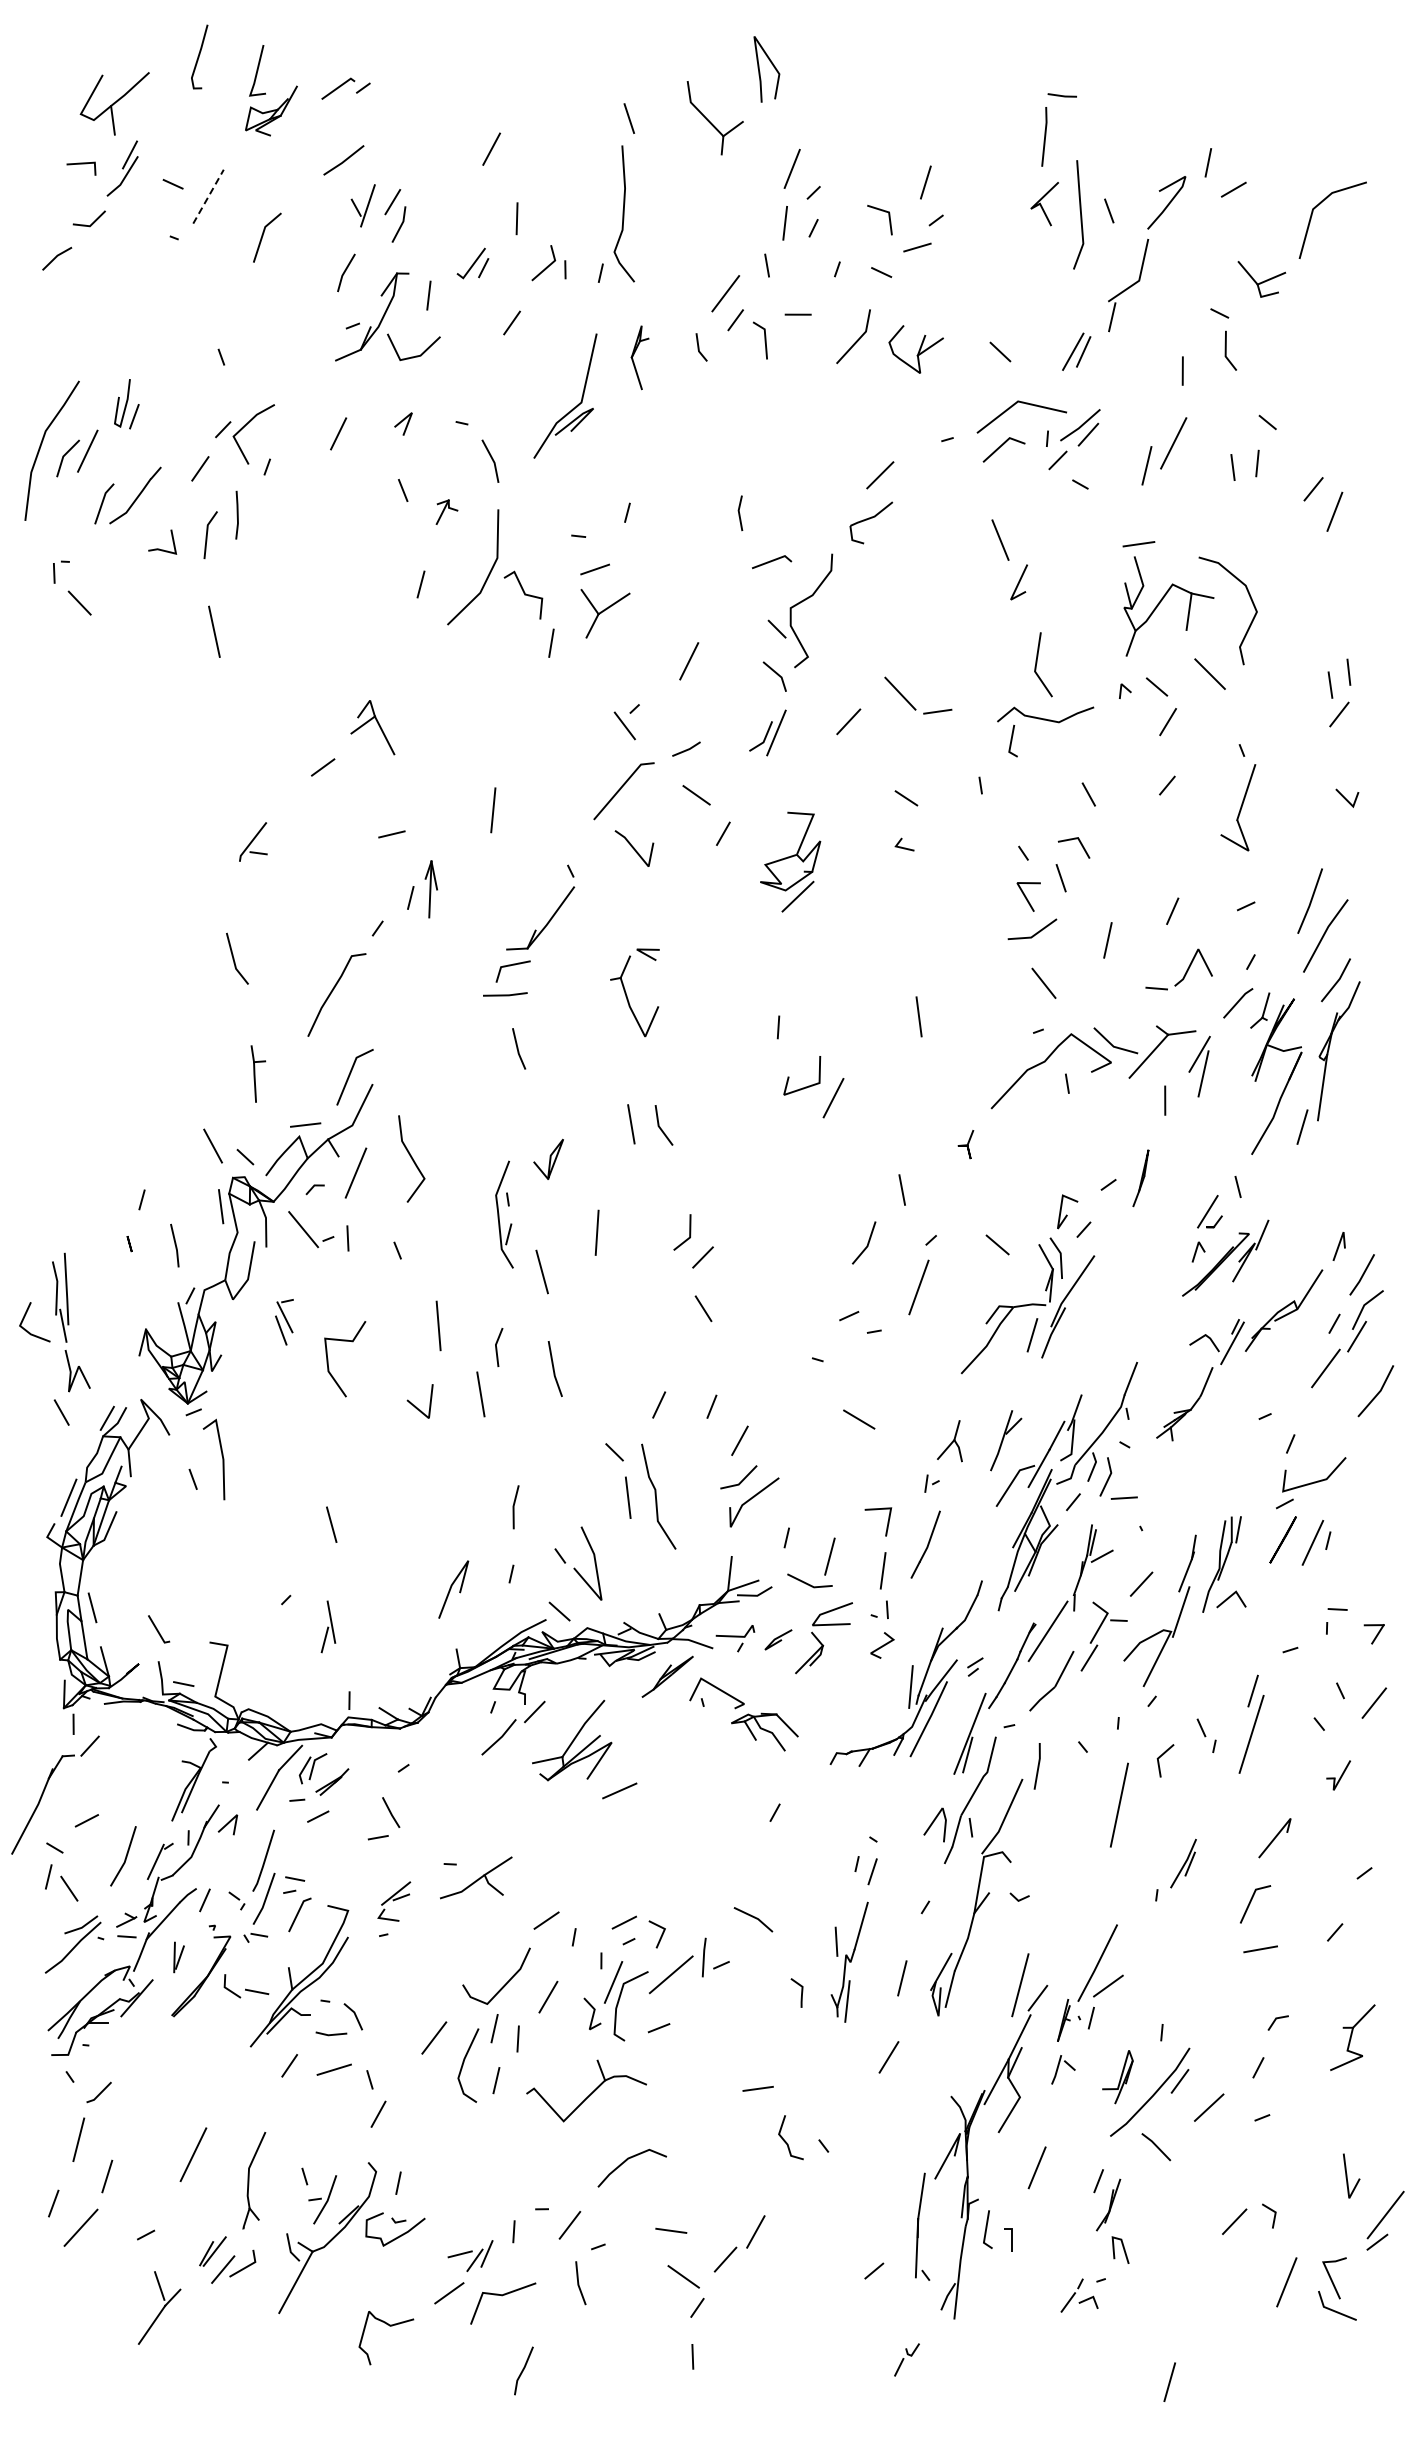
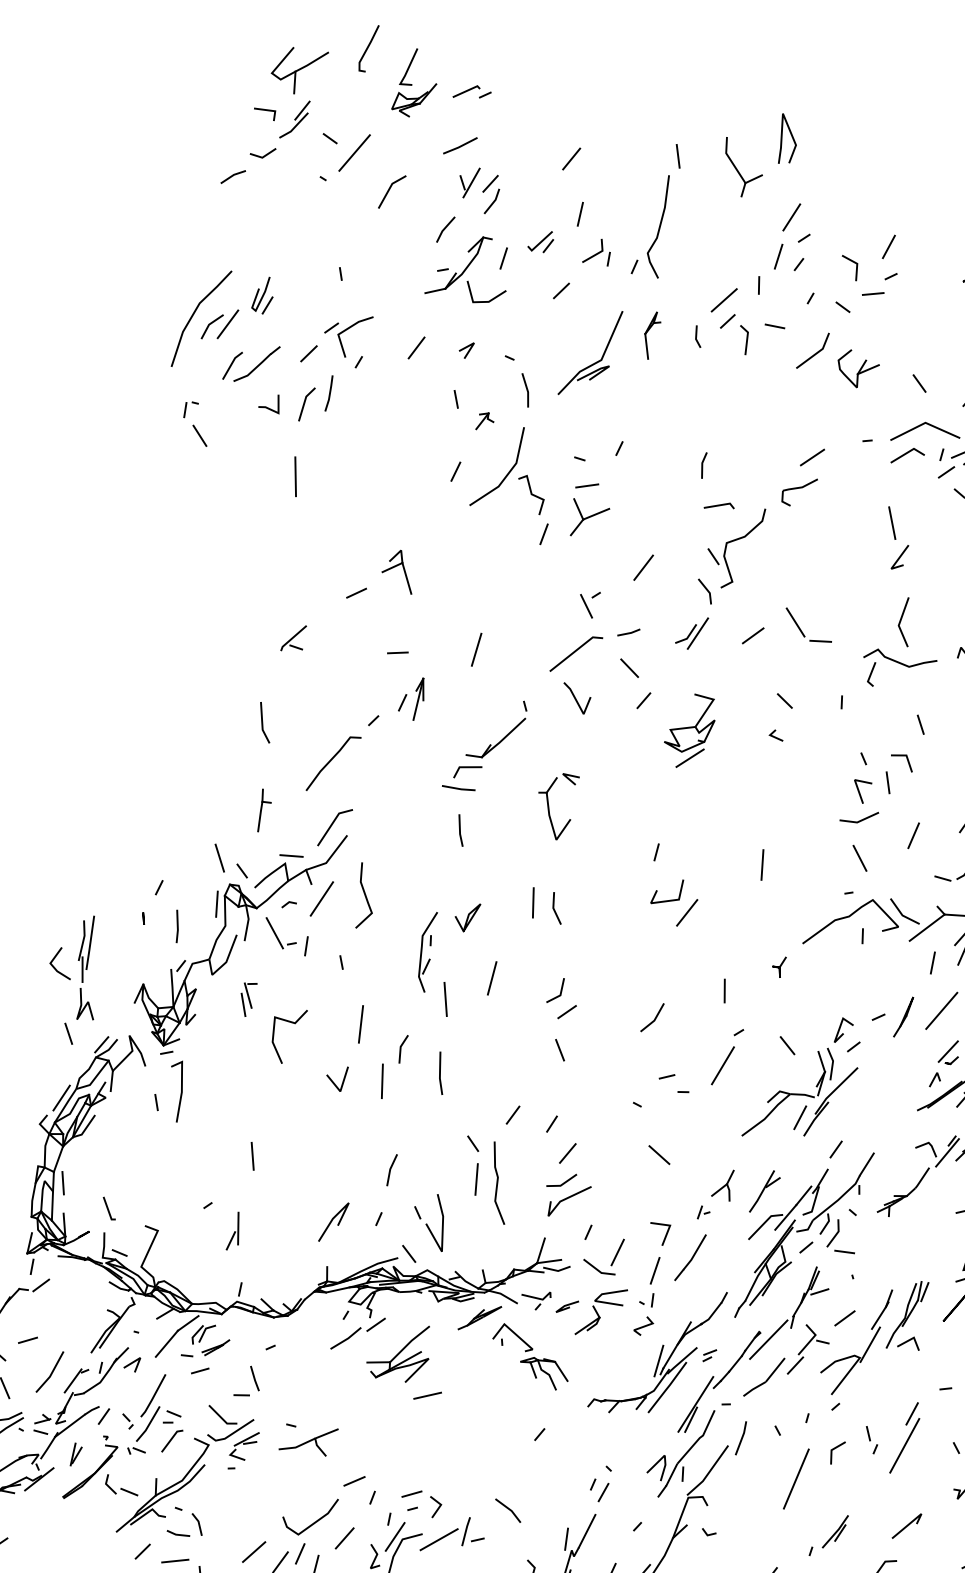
line: (208, 196) -> (354, 152), dashed -> solid
line: (1188, 1160) -> (941, 1010), added
line: (867, 1242) -> (654, 1017), moved
line: (1086, 1367) -> (835, 1149), added
part: (369, 1880) -> (228, 1425), added

